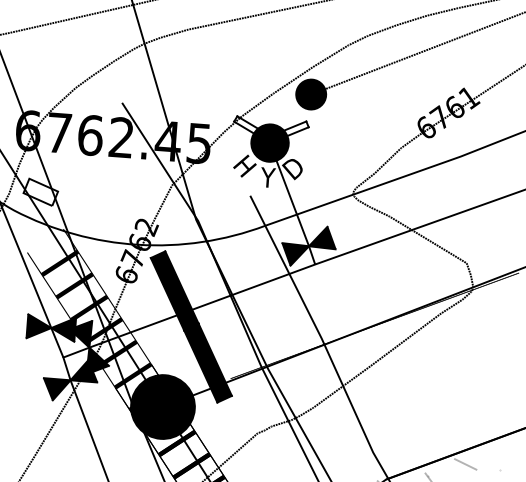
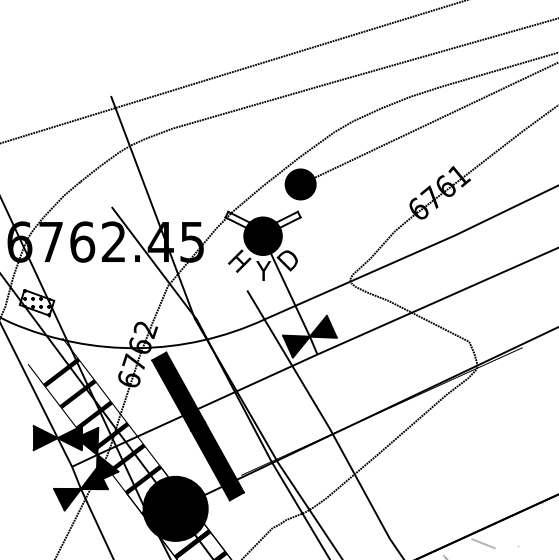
hatch: (40, 191) -> (36, 302), added

